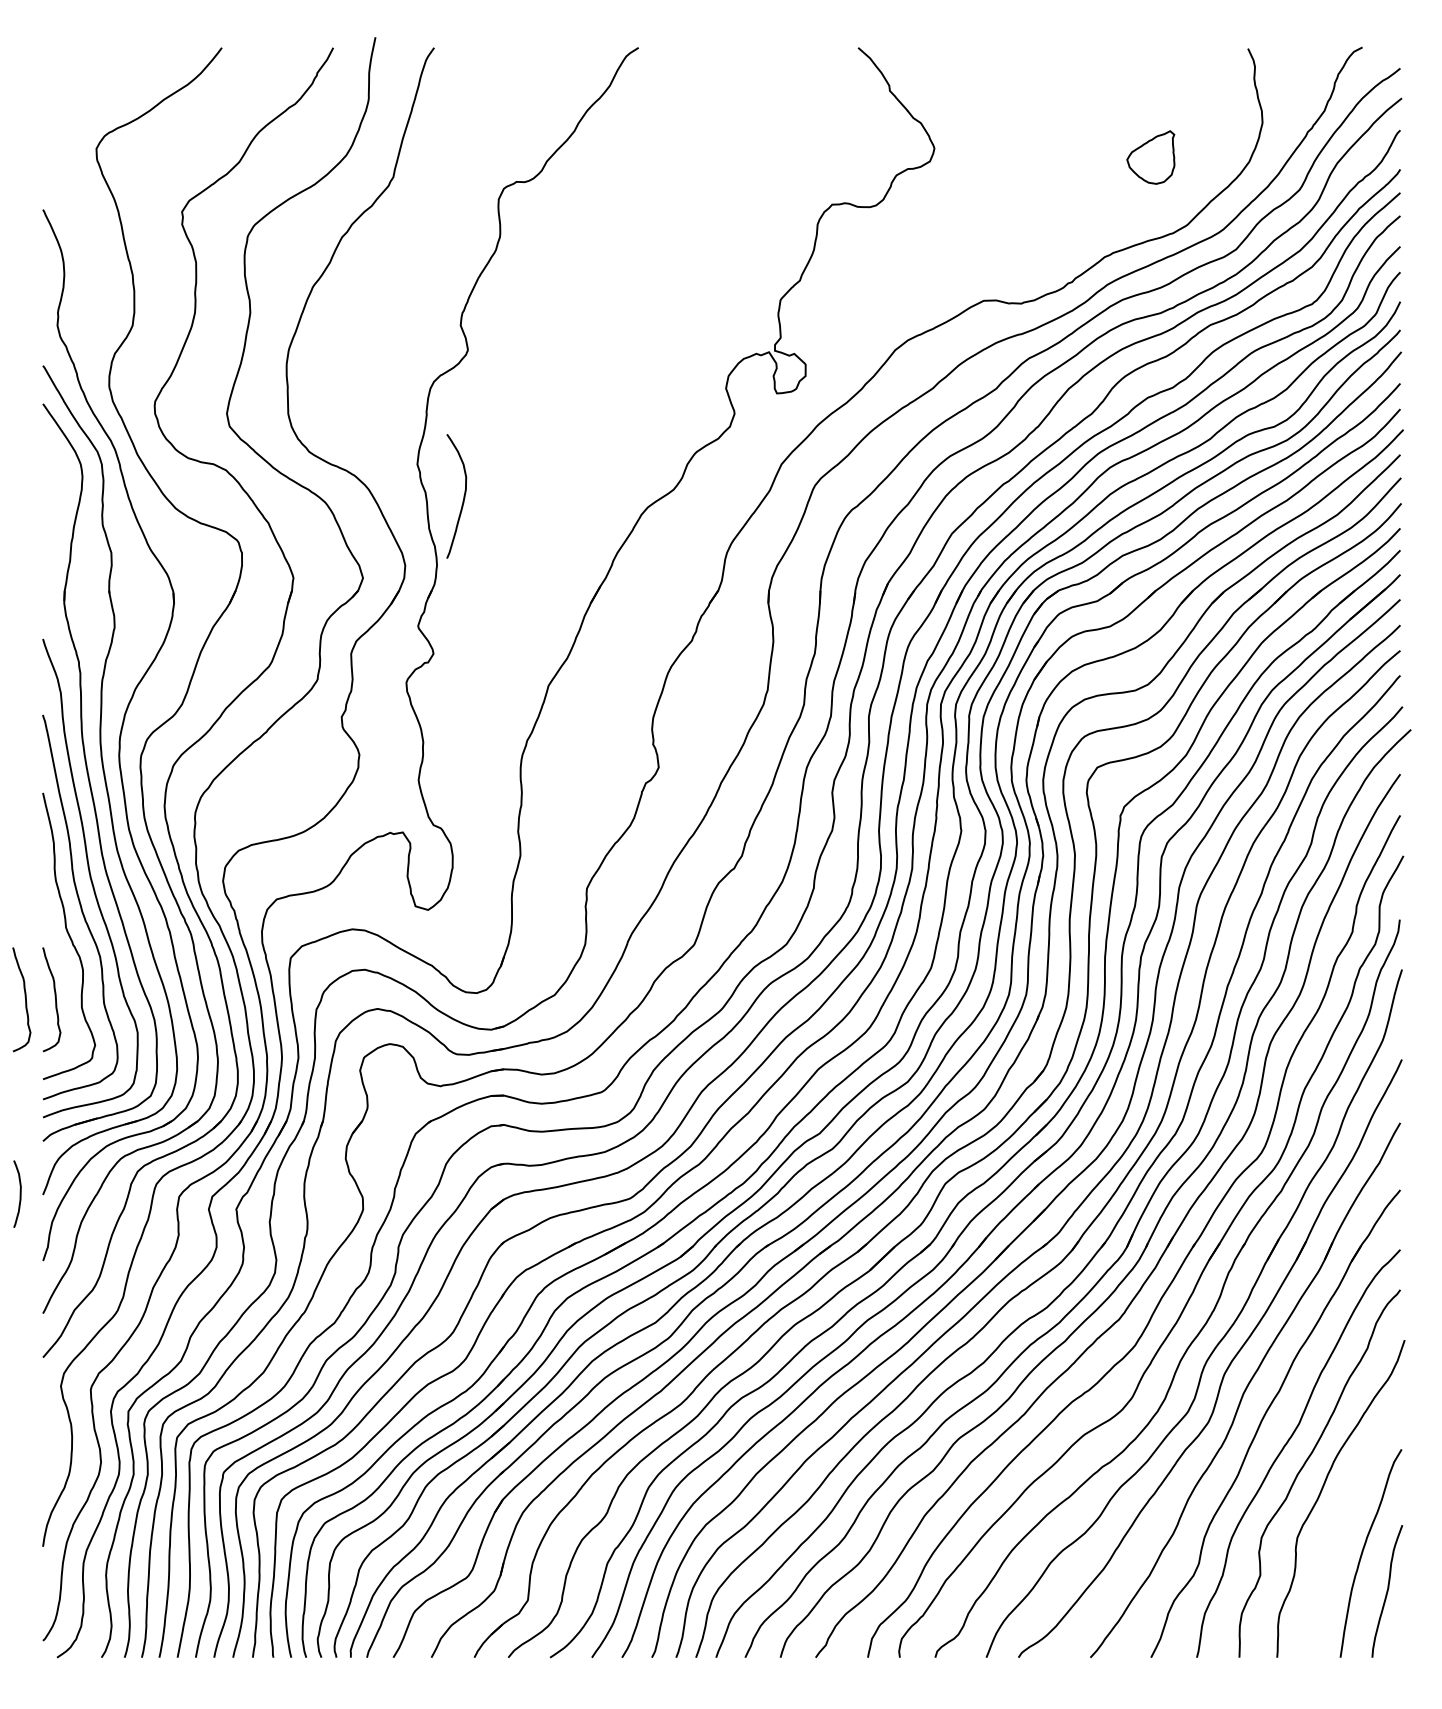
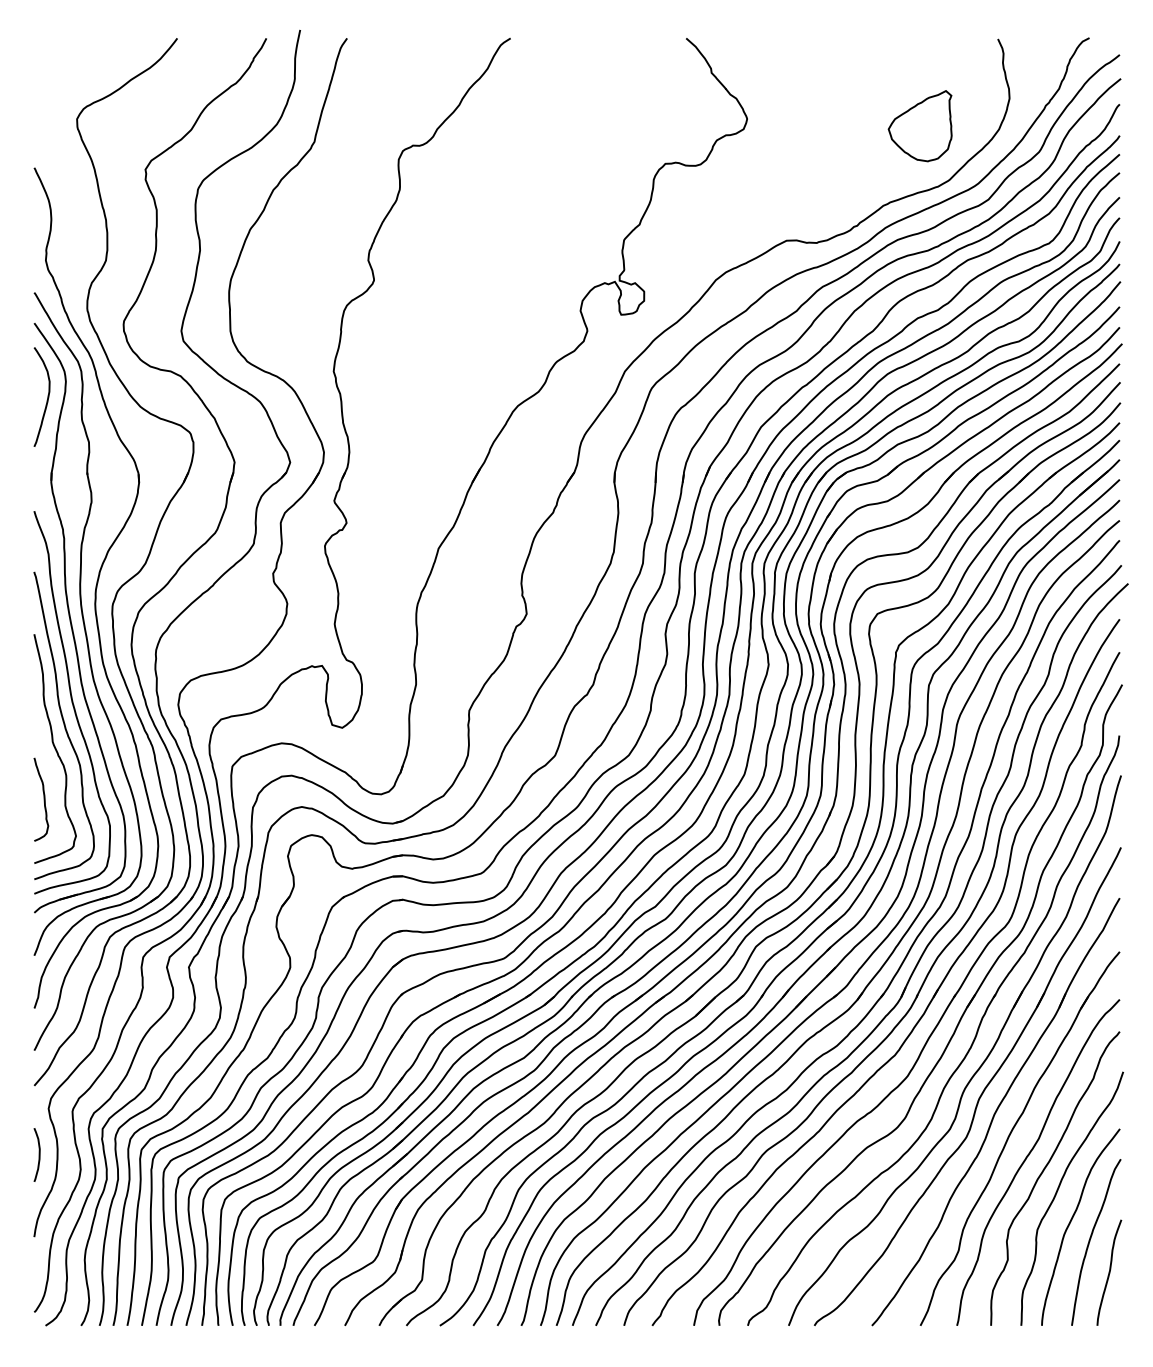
part: (1150, 157) -> (919, 126), size x1.67
curve: (463, 496) -> (47, 397), moved
curve: (25, 999) -> (20, 799), removed
curve: (19, 1193) -> (38, 1154), moved
curve: (1339, 1528) -> (1071, 1222), added

